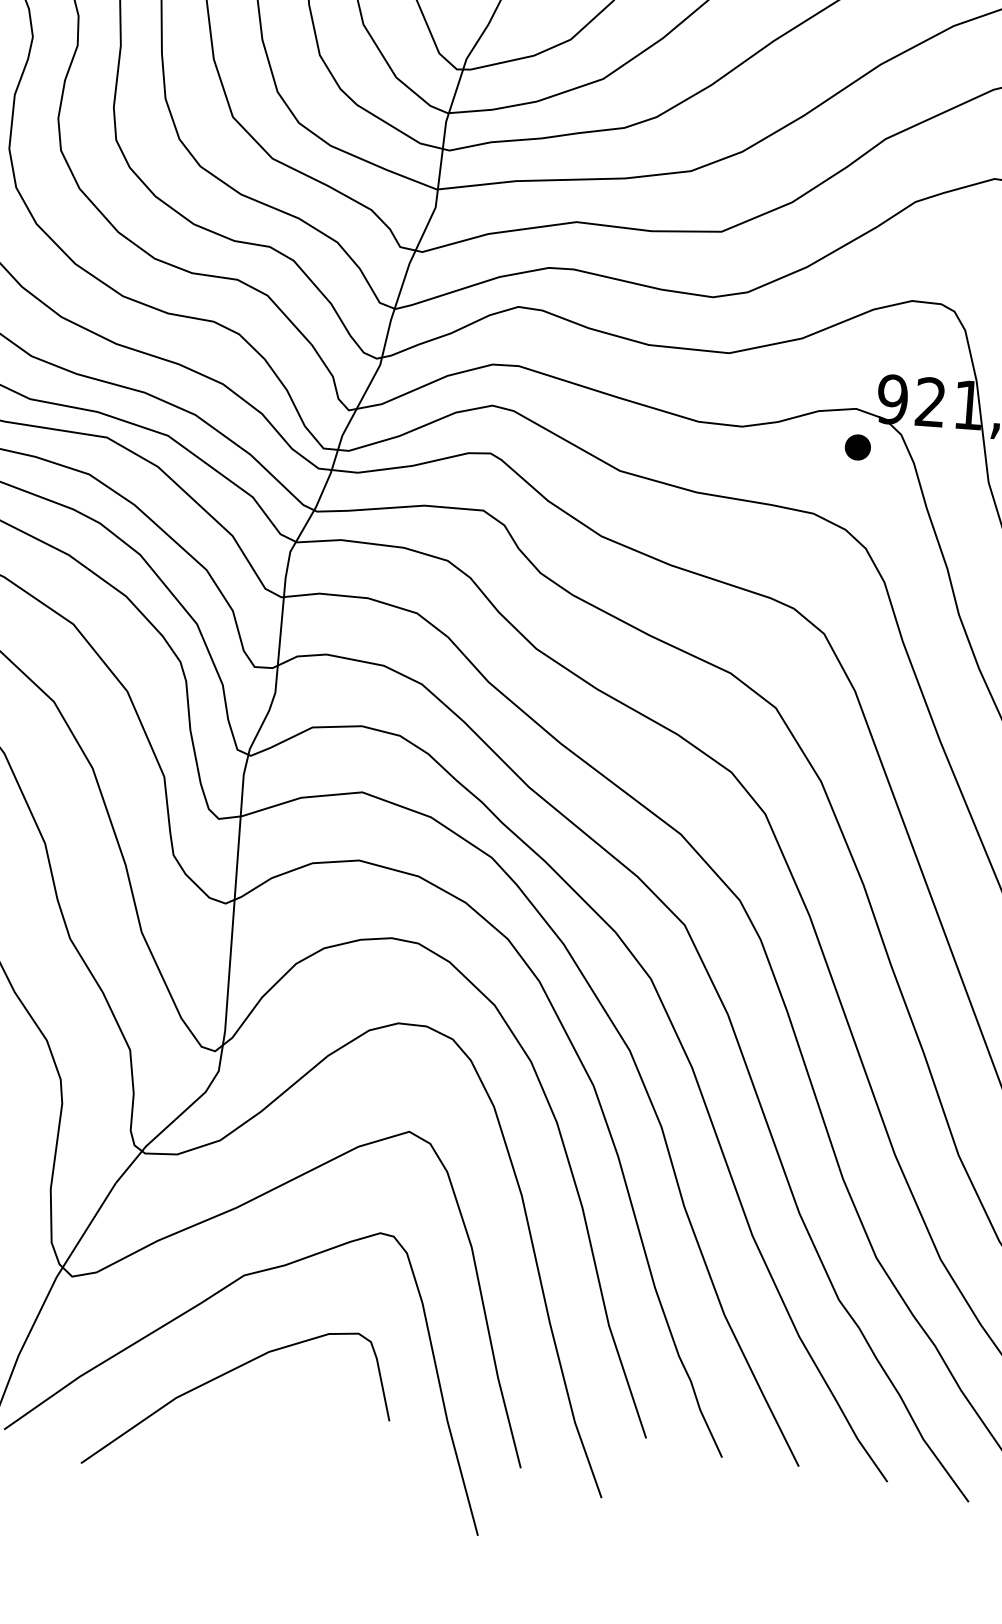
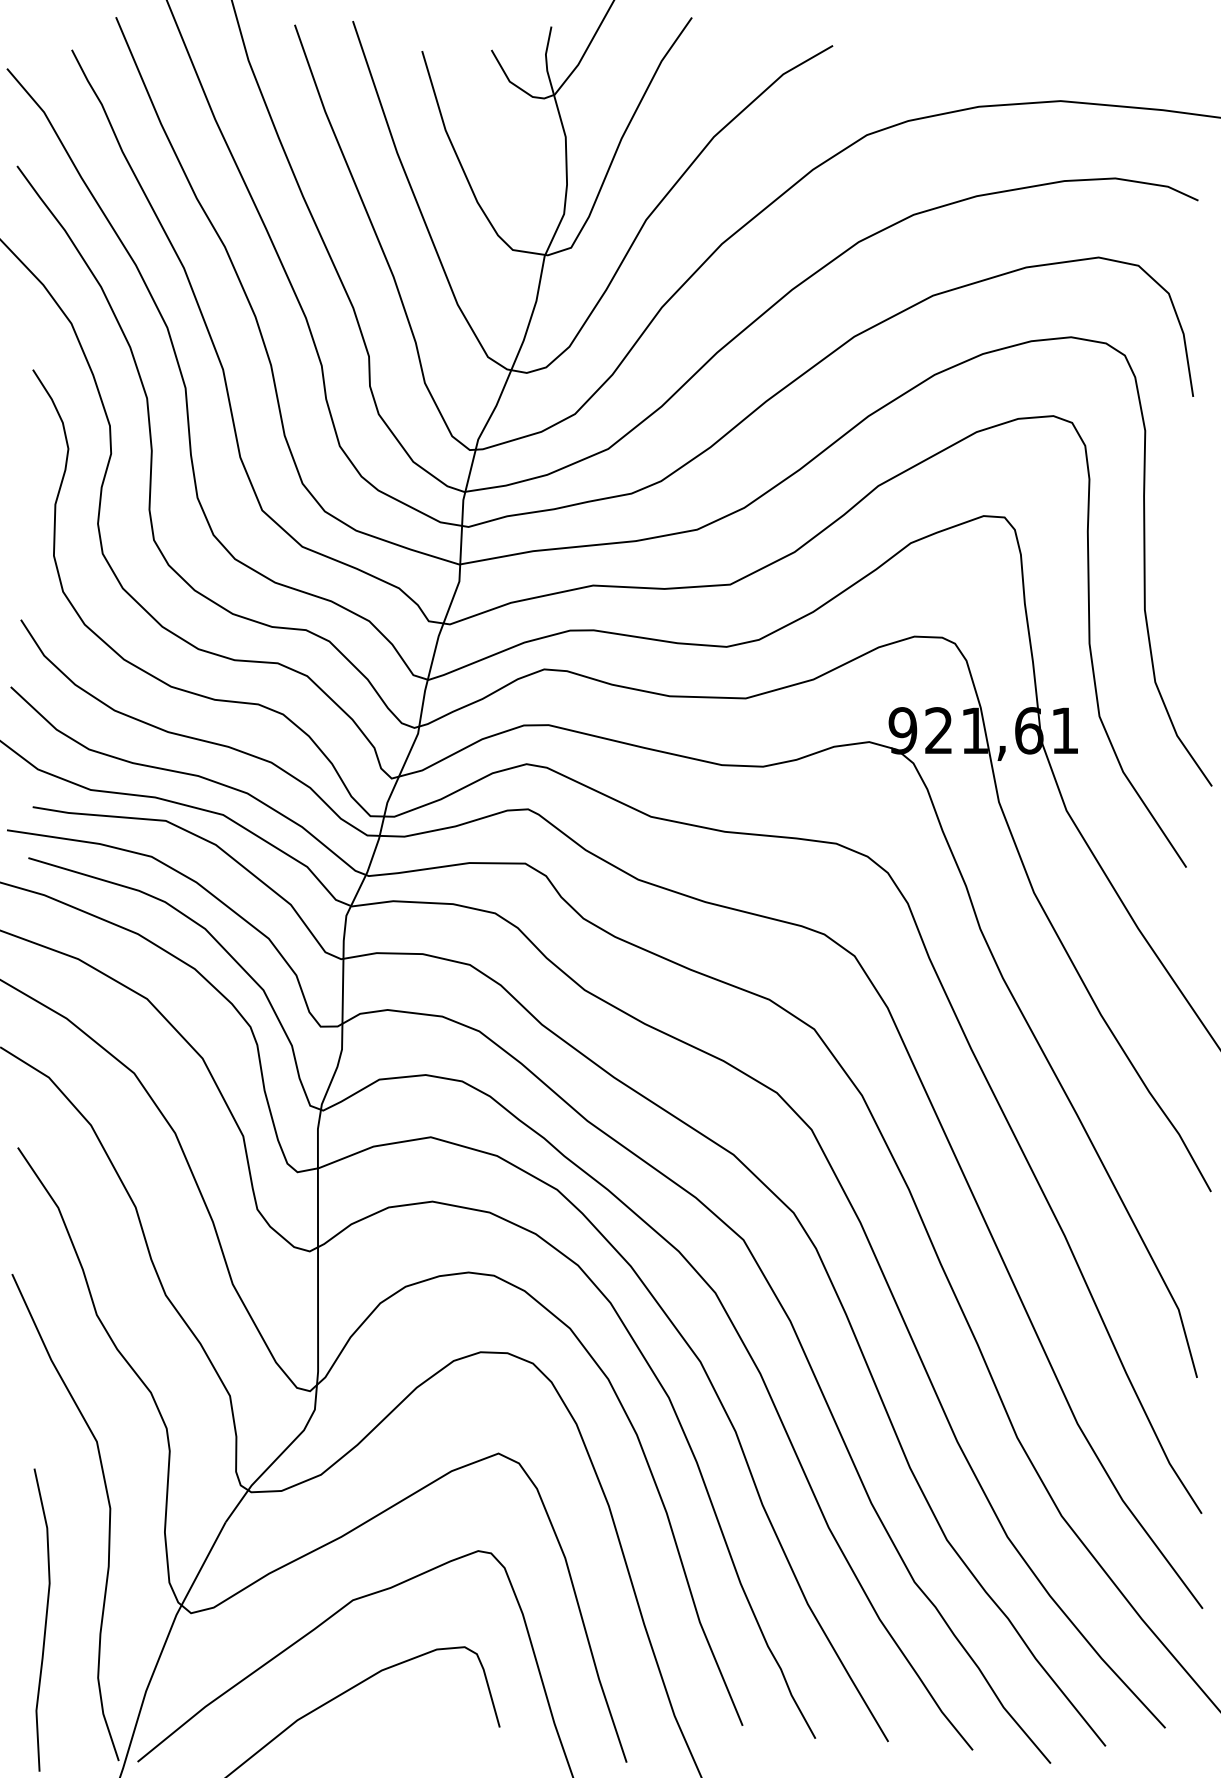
part: (857, 447) -> (873, 778), removed

